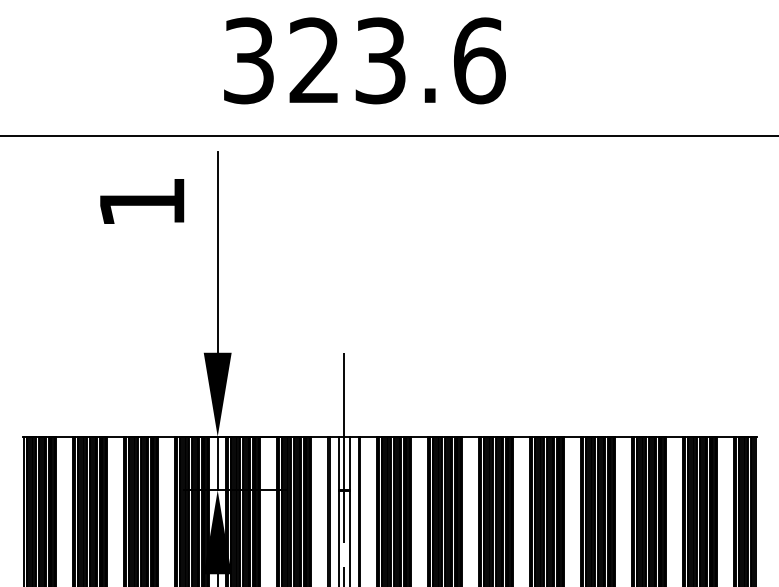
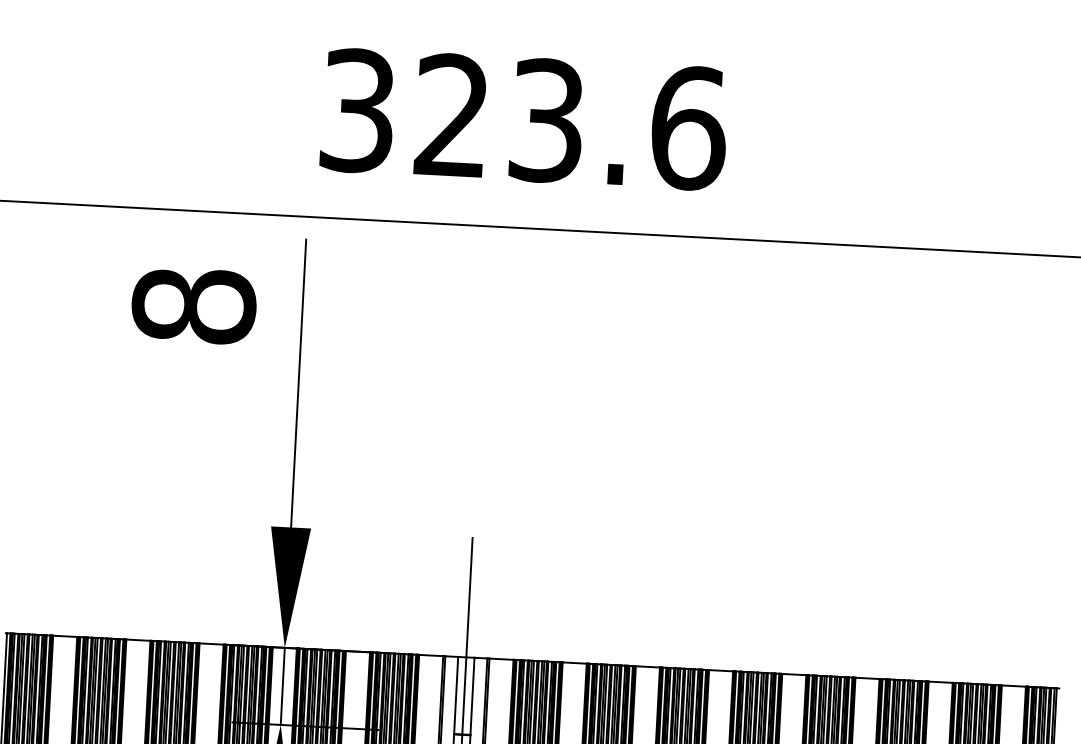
text: (141, 202) -> (193, 306), 1 -> 8

